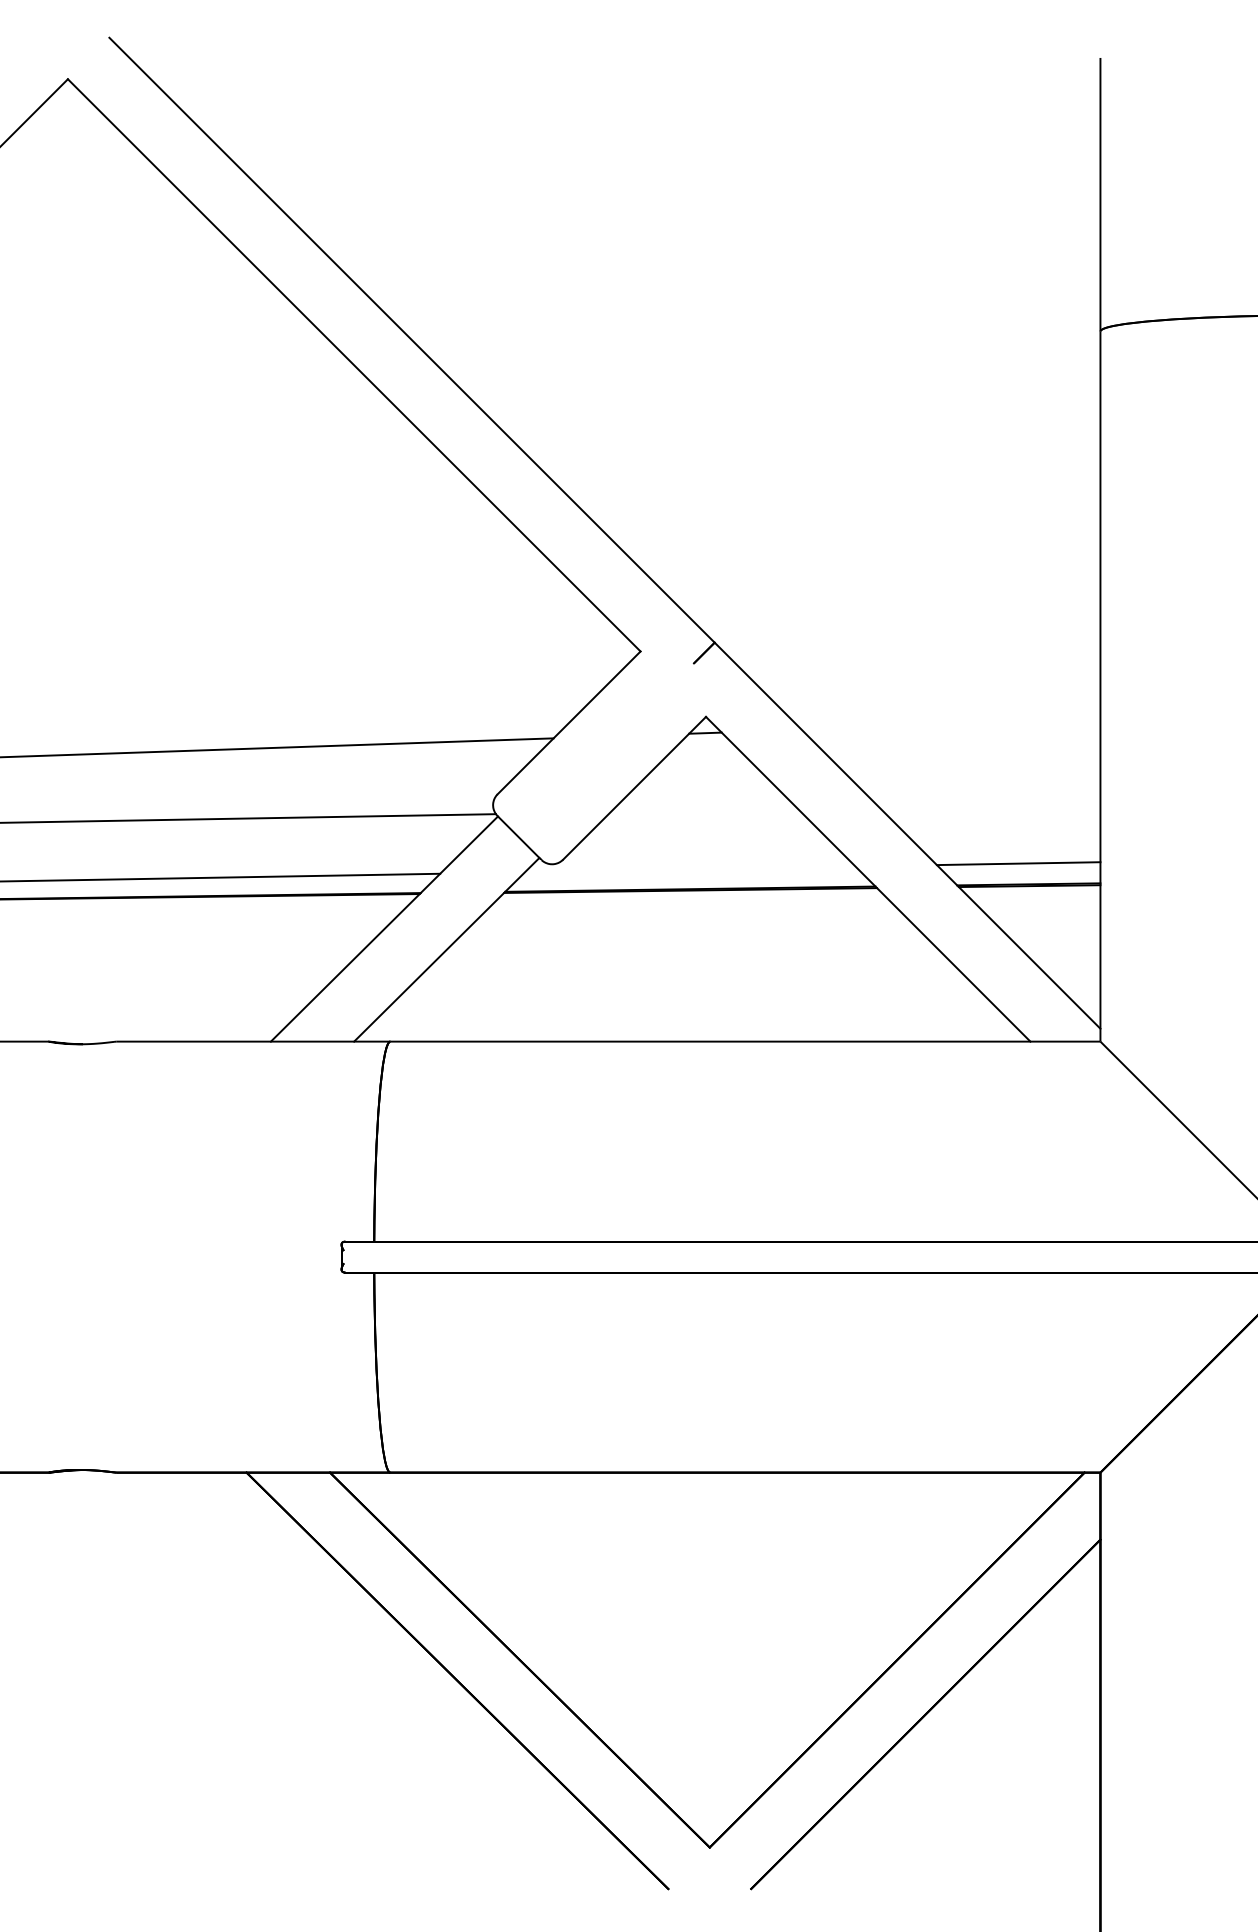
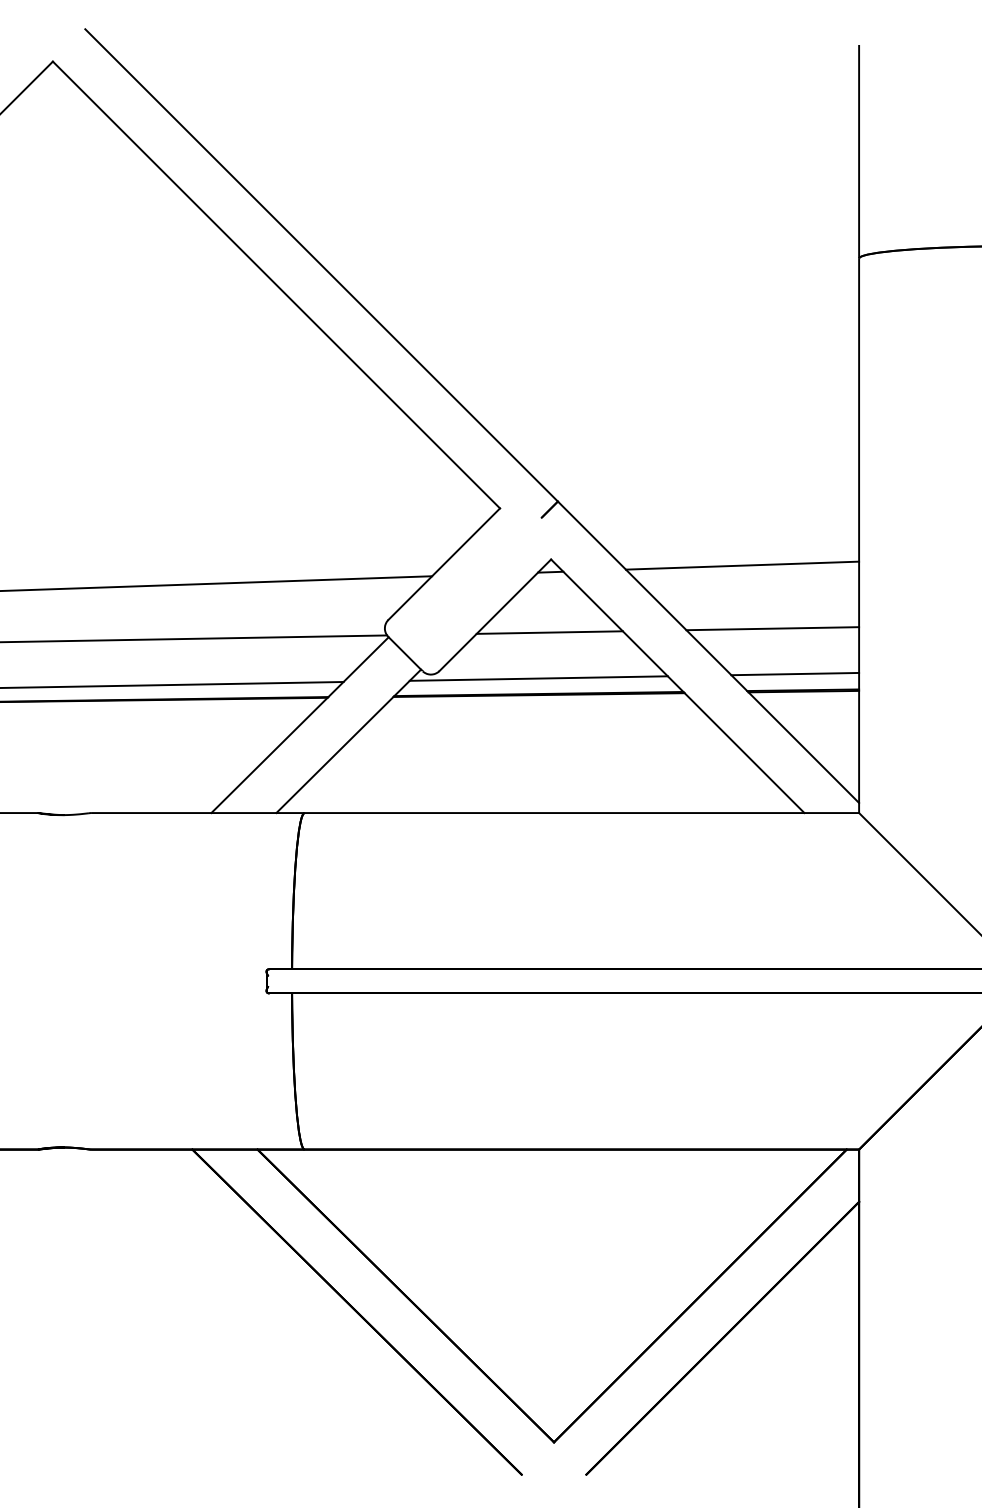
line: (950, 724) -> (742, 565), added
line: (989, 805) -> (772, 628), added
line: (703, 810) -> (549, 632), added
line: (689, 869) -> (538, 678), added

